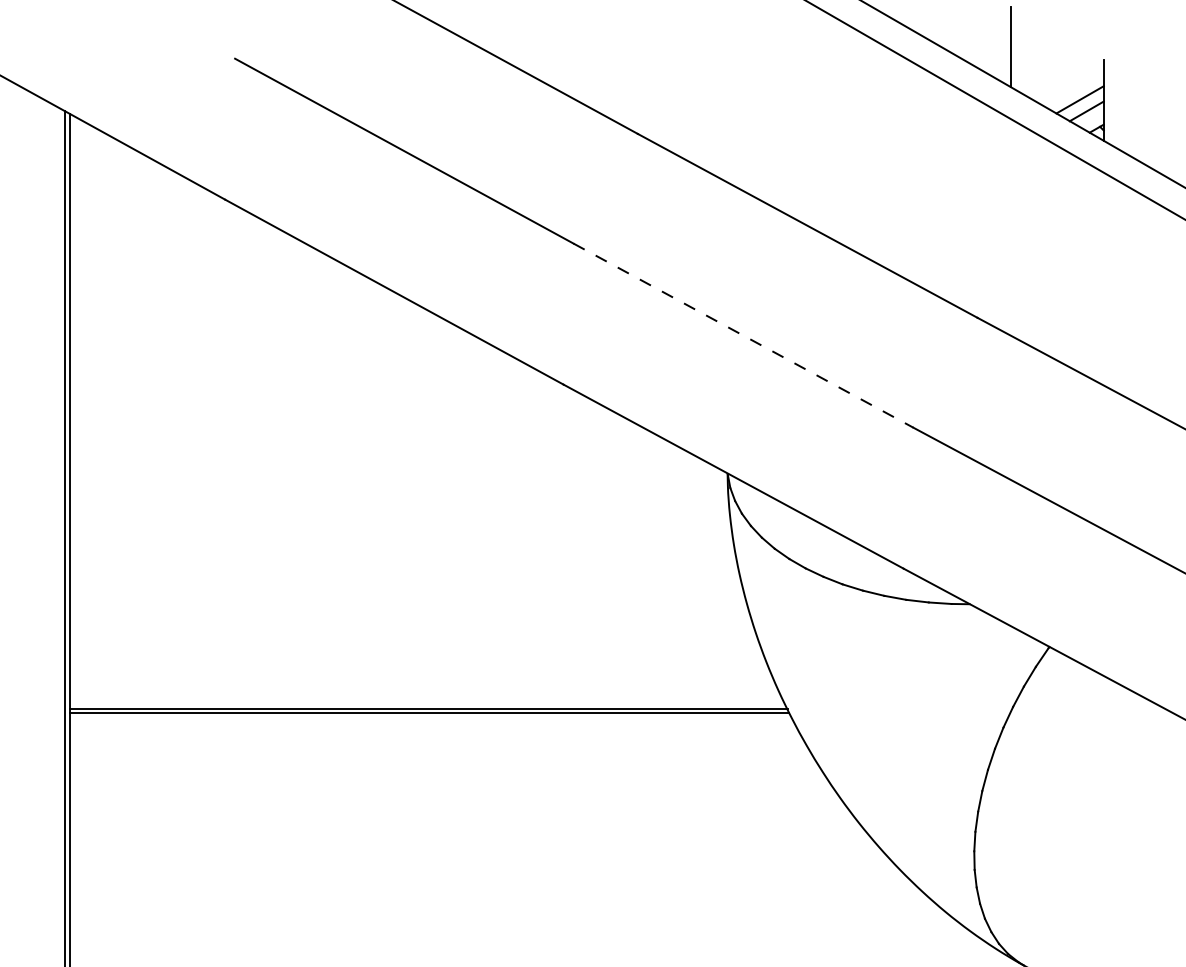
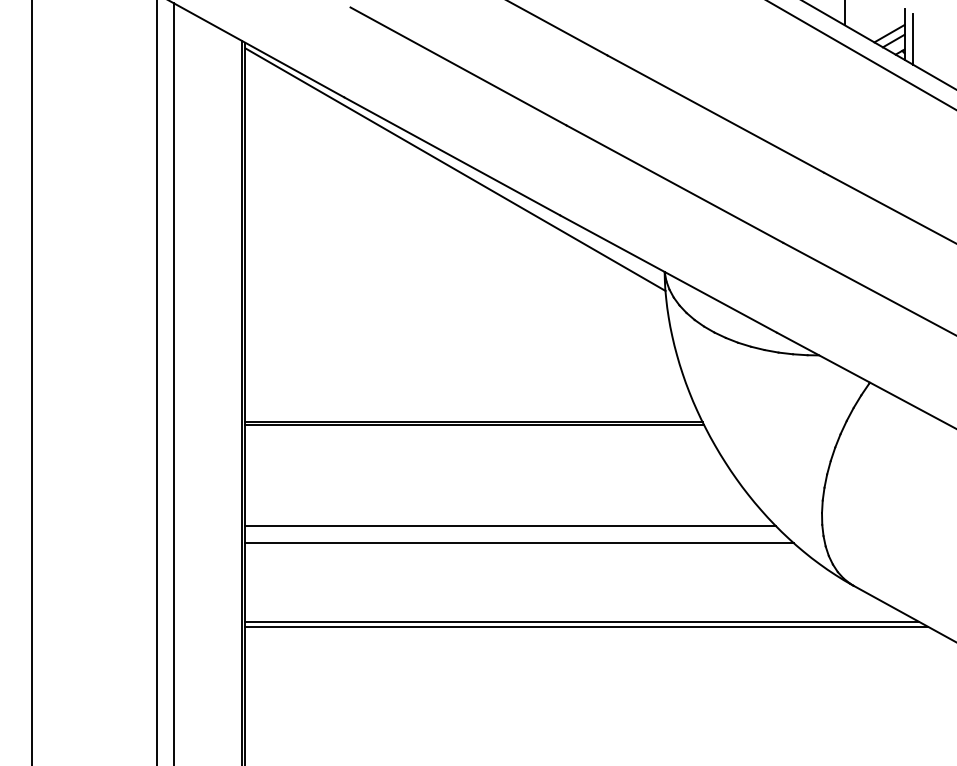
line: (1117, 107) -> (913, 38), added
line: (399, 312) -> (455, 169), added
line: (744, 336) -> (675, 184), dashed -> solid
line: (485, 872) -> (510, 526), added
line: (499, 899) -> (519, 543), added

